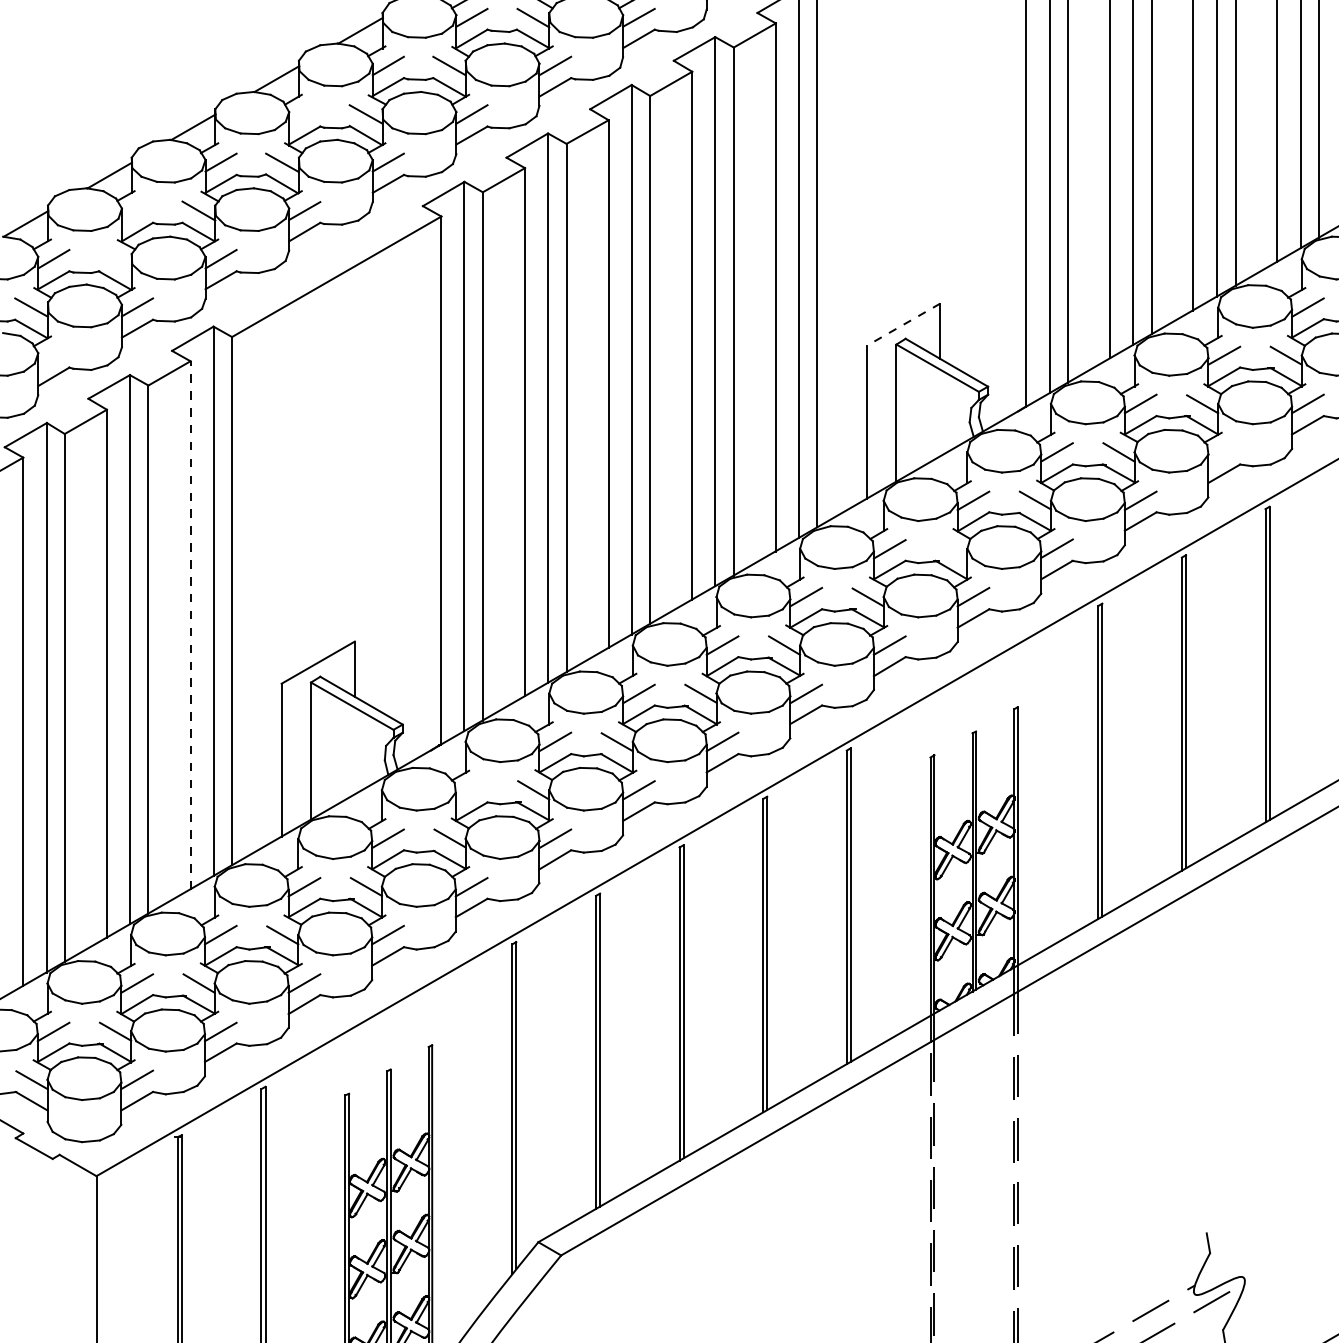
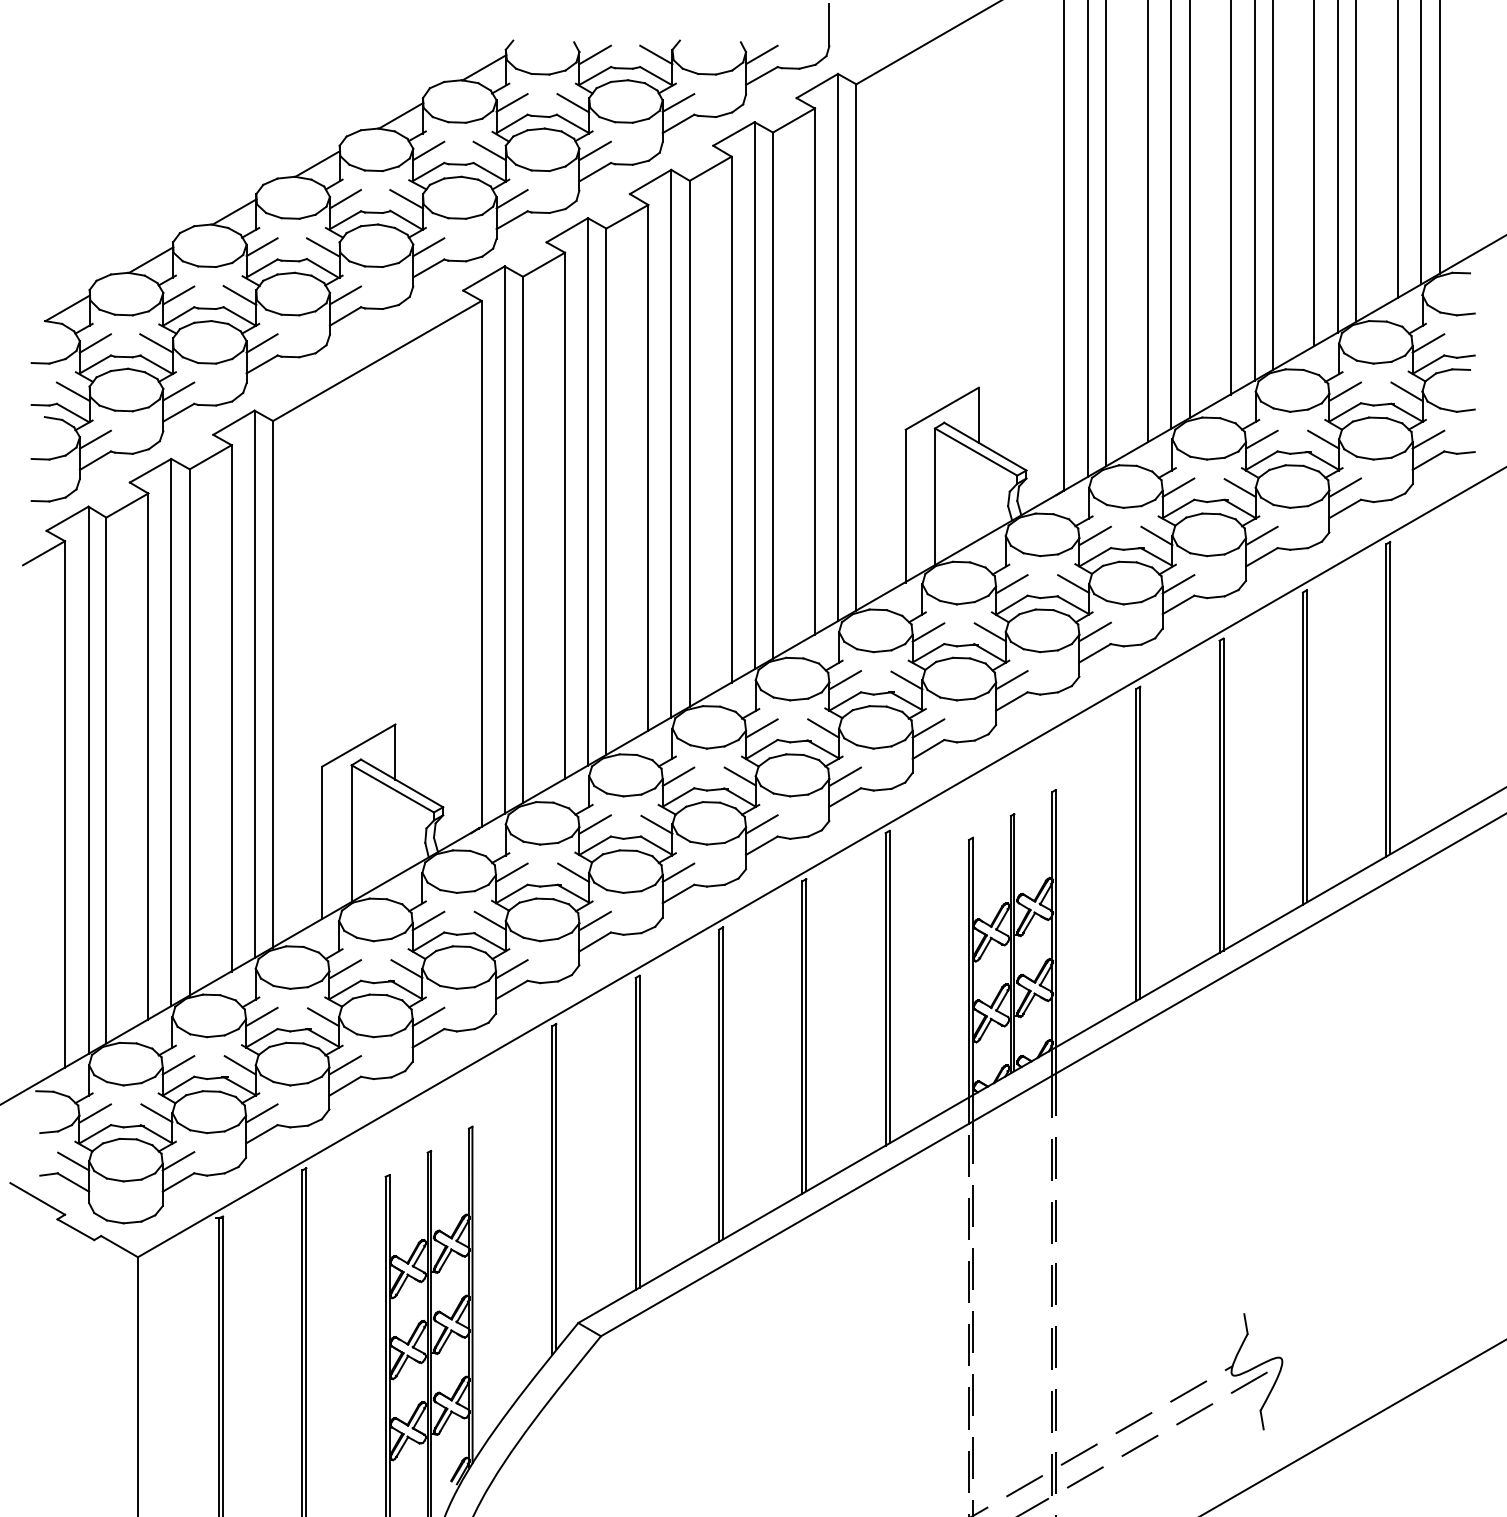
line: (304, 114) -> (345, 199), added
line: (137, 211) -> (178, 295), added
line: (115, 259) -> (156, 343), added
line: (902, 324) -> (941, 408), dashed -> solid
line: (52, 355) -> (94, 439), added
line: (1223, 451) -> (1261, 535), added
line: (951, 549) -> (989, 632), added
line: (190, 624) -> (231, 707), dashed -> solid
line: (471, 790) -> (511, 872), added

